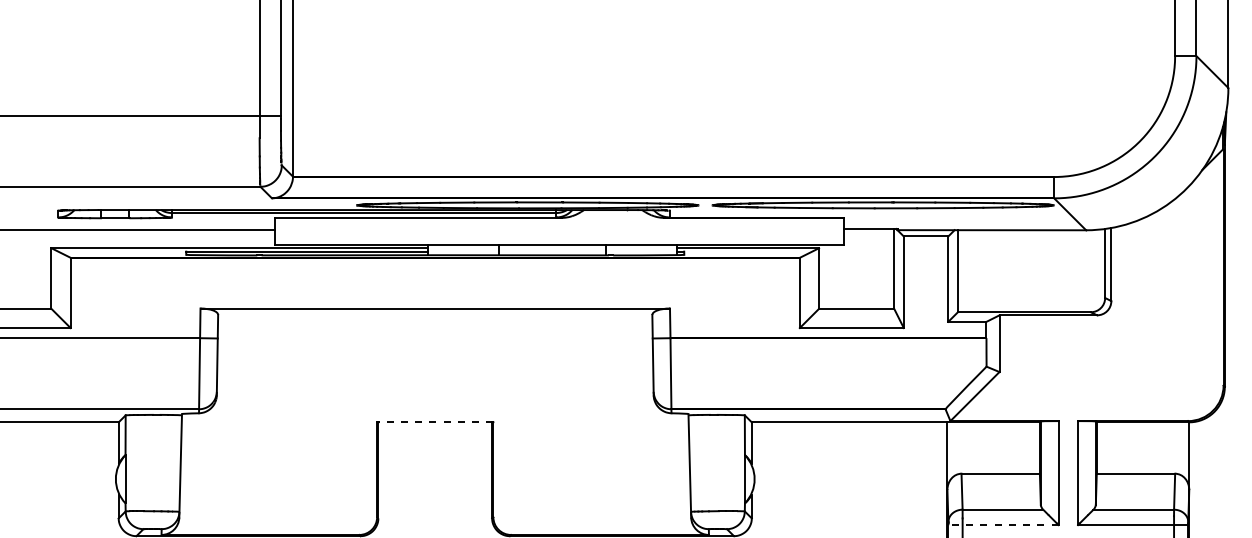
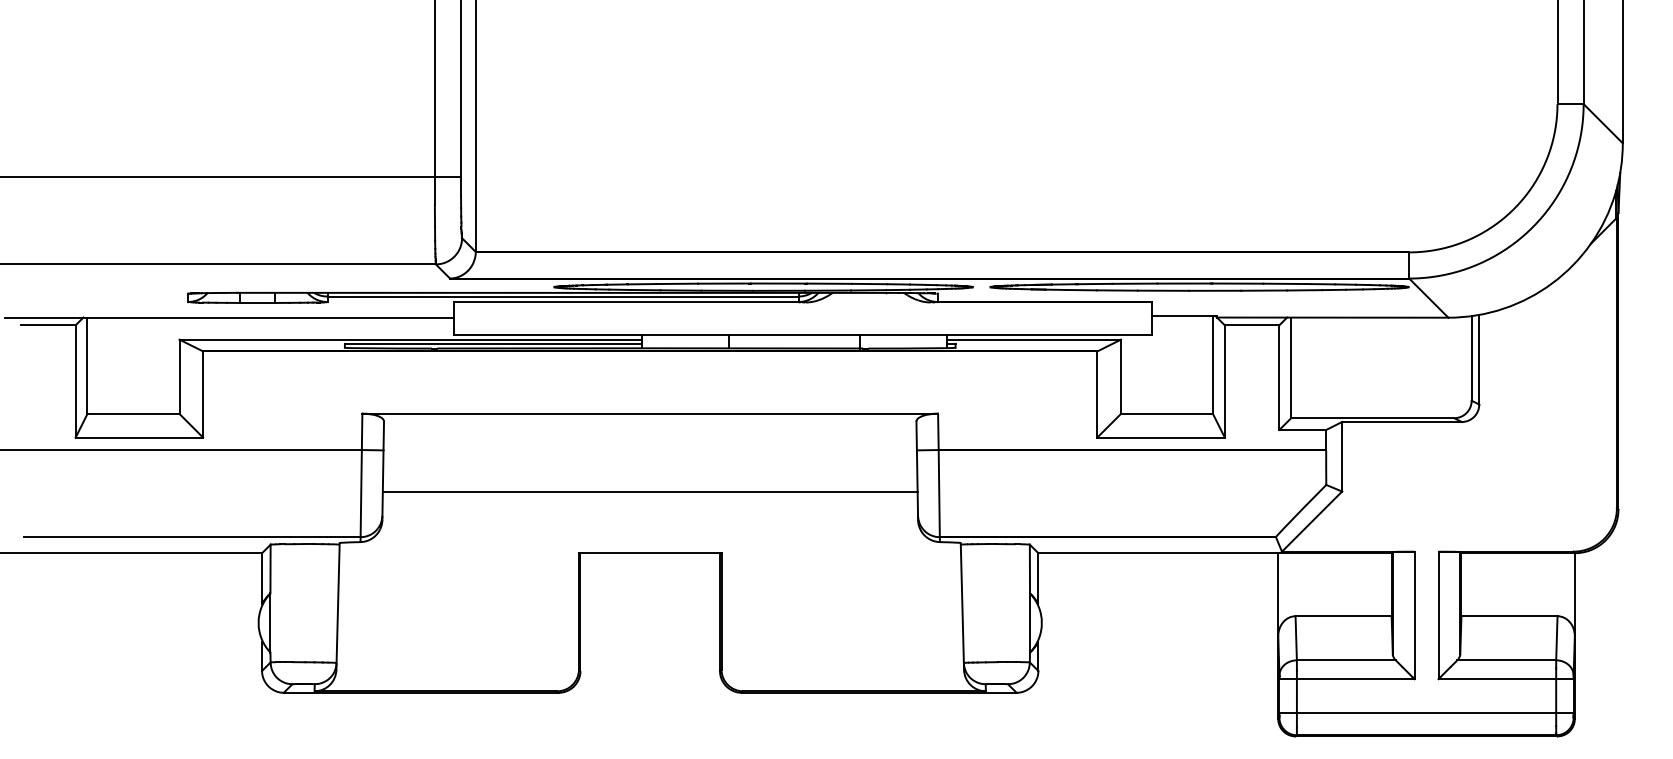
line: (434, 372) -> (649, 492), added
line: (434, 422) -> (649, 553), dashed -> solid
line: (1003, 525) -> (1347, 679), dashed -> solid

